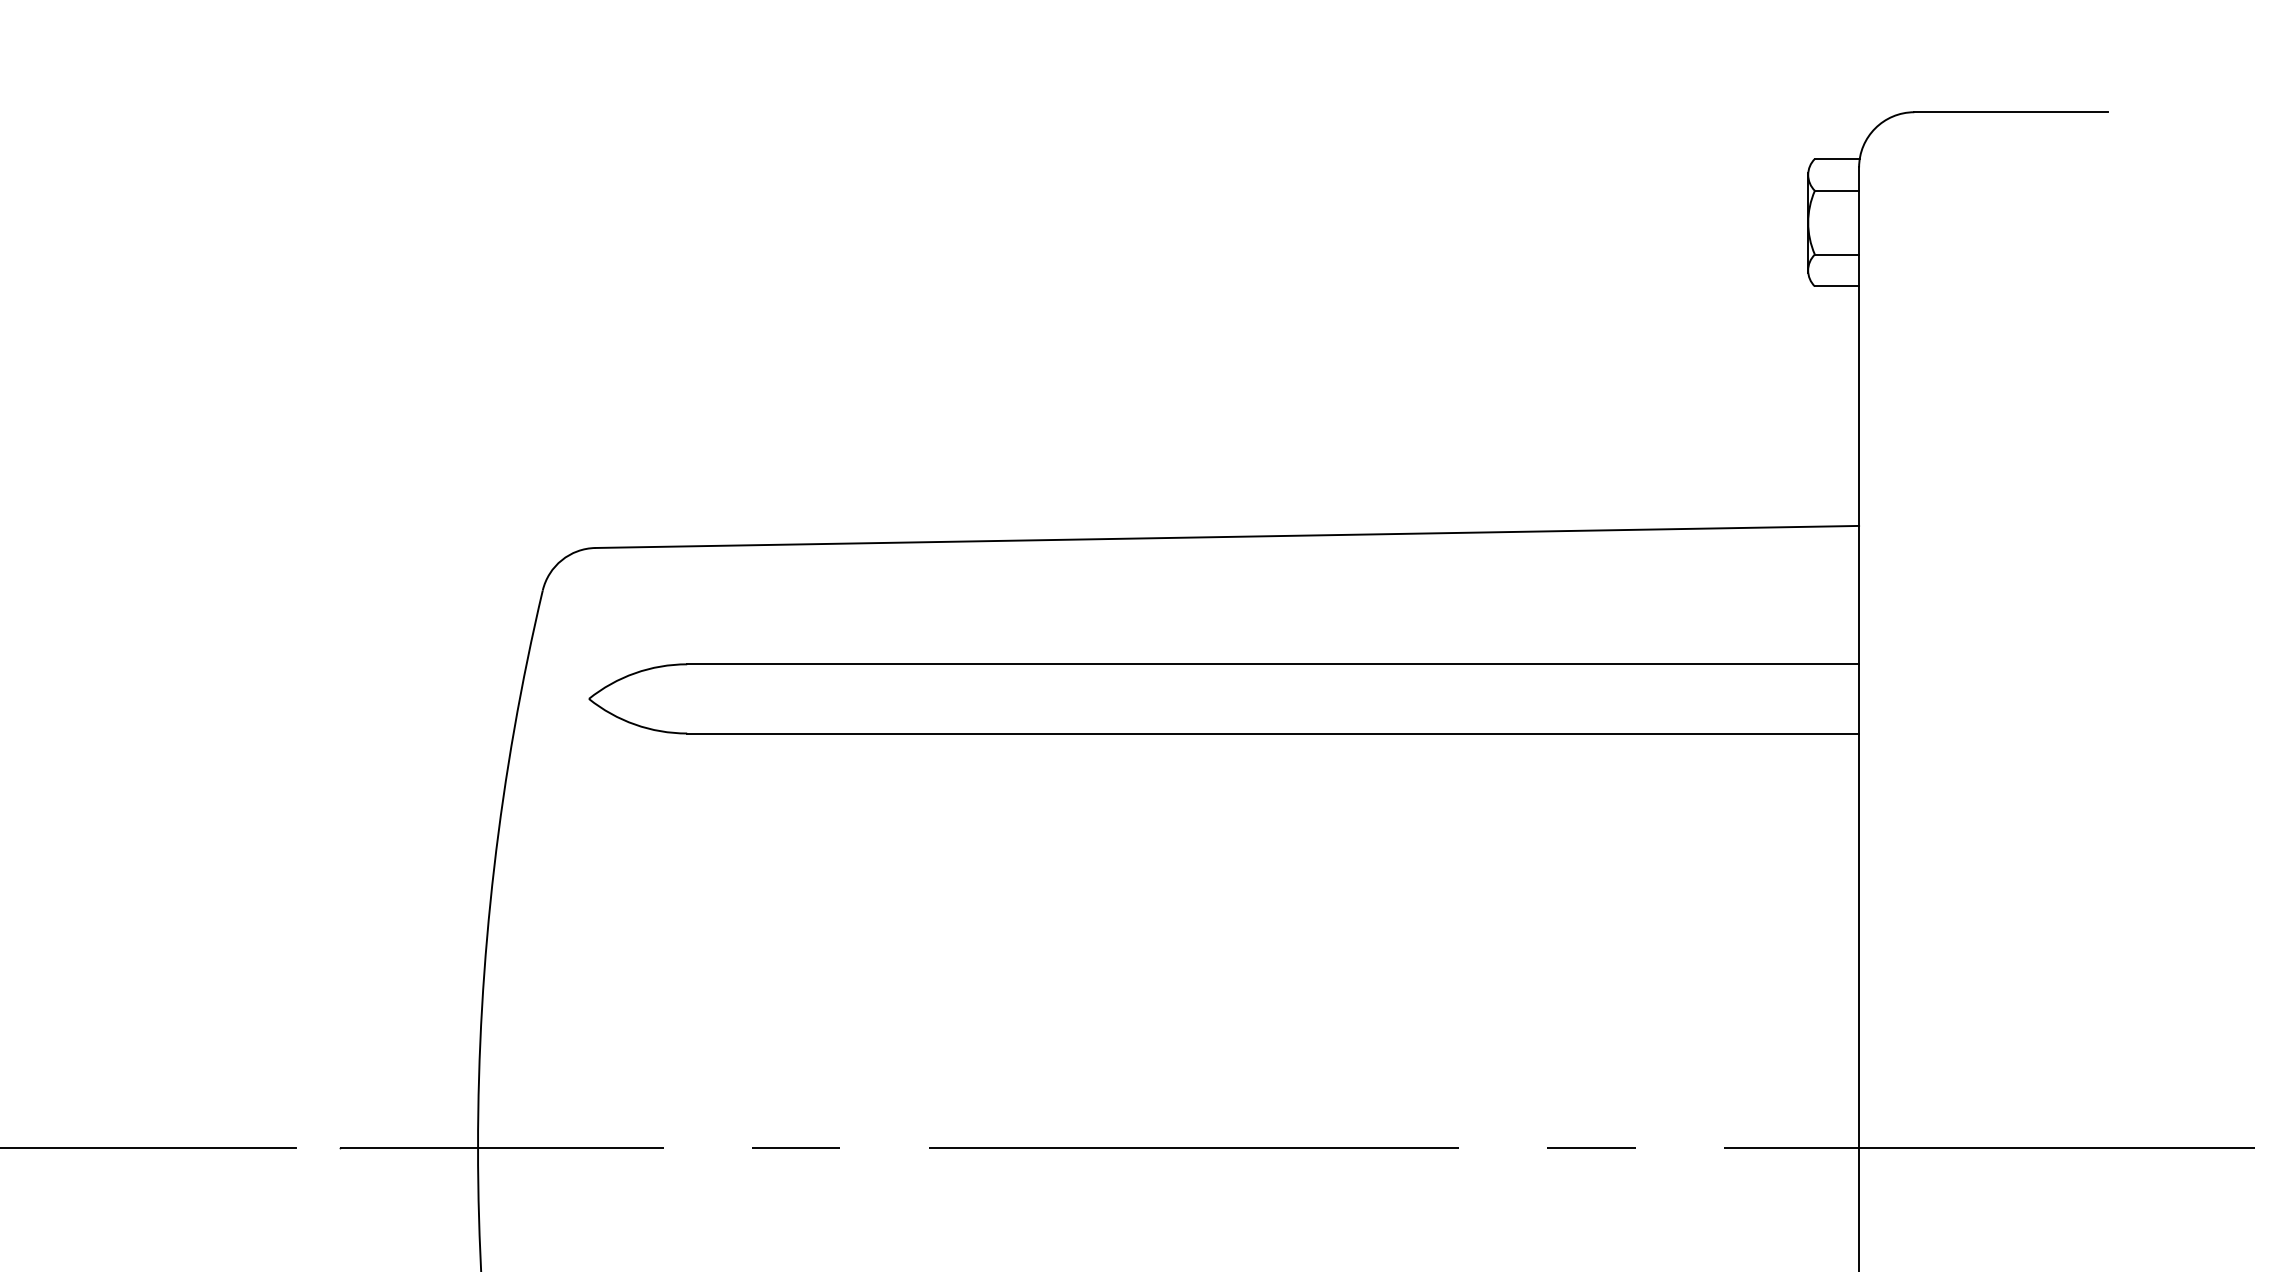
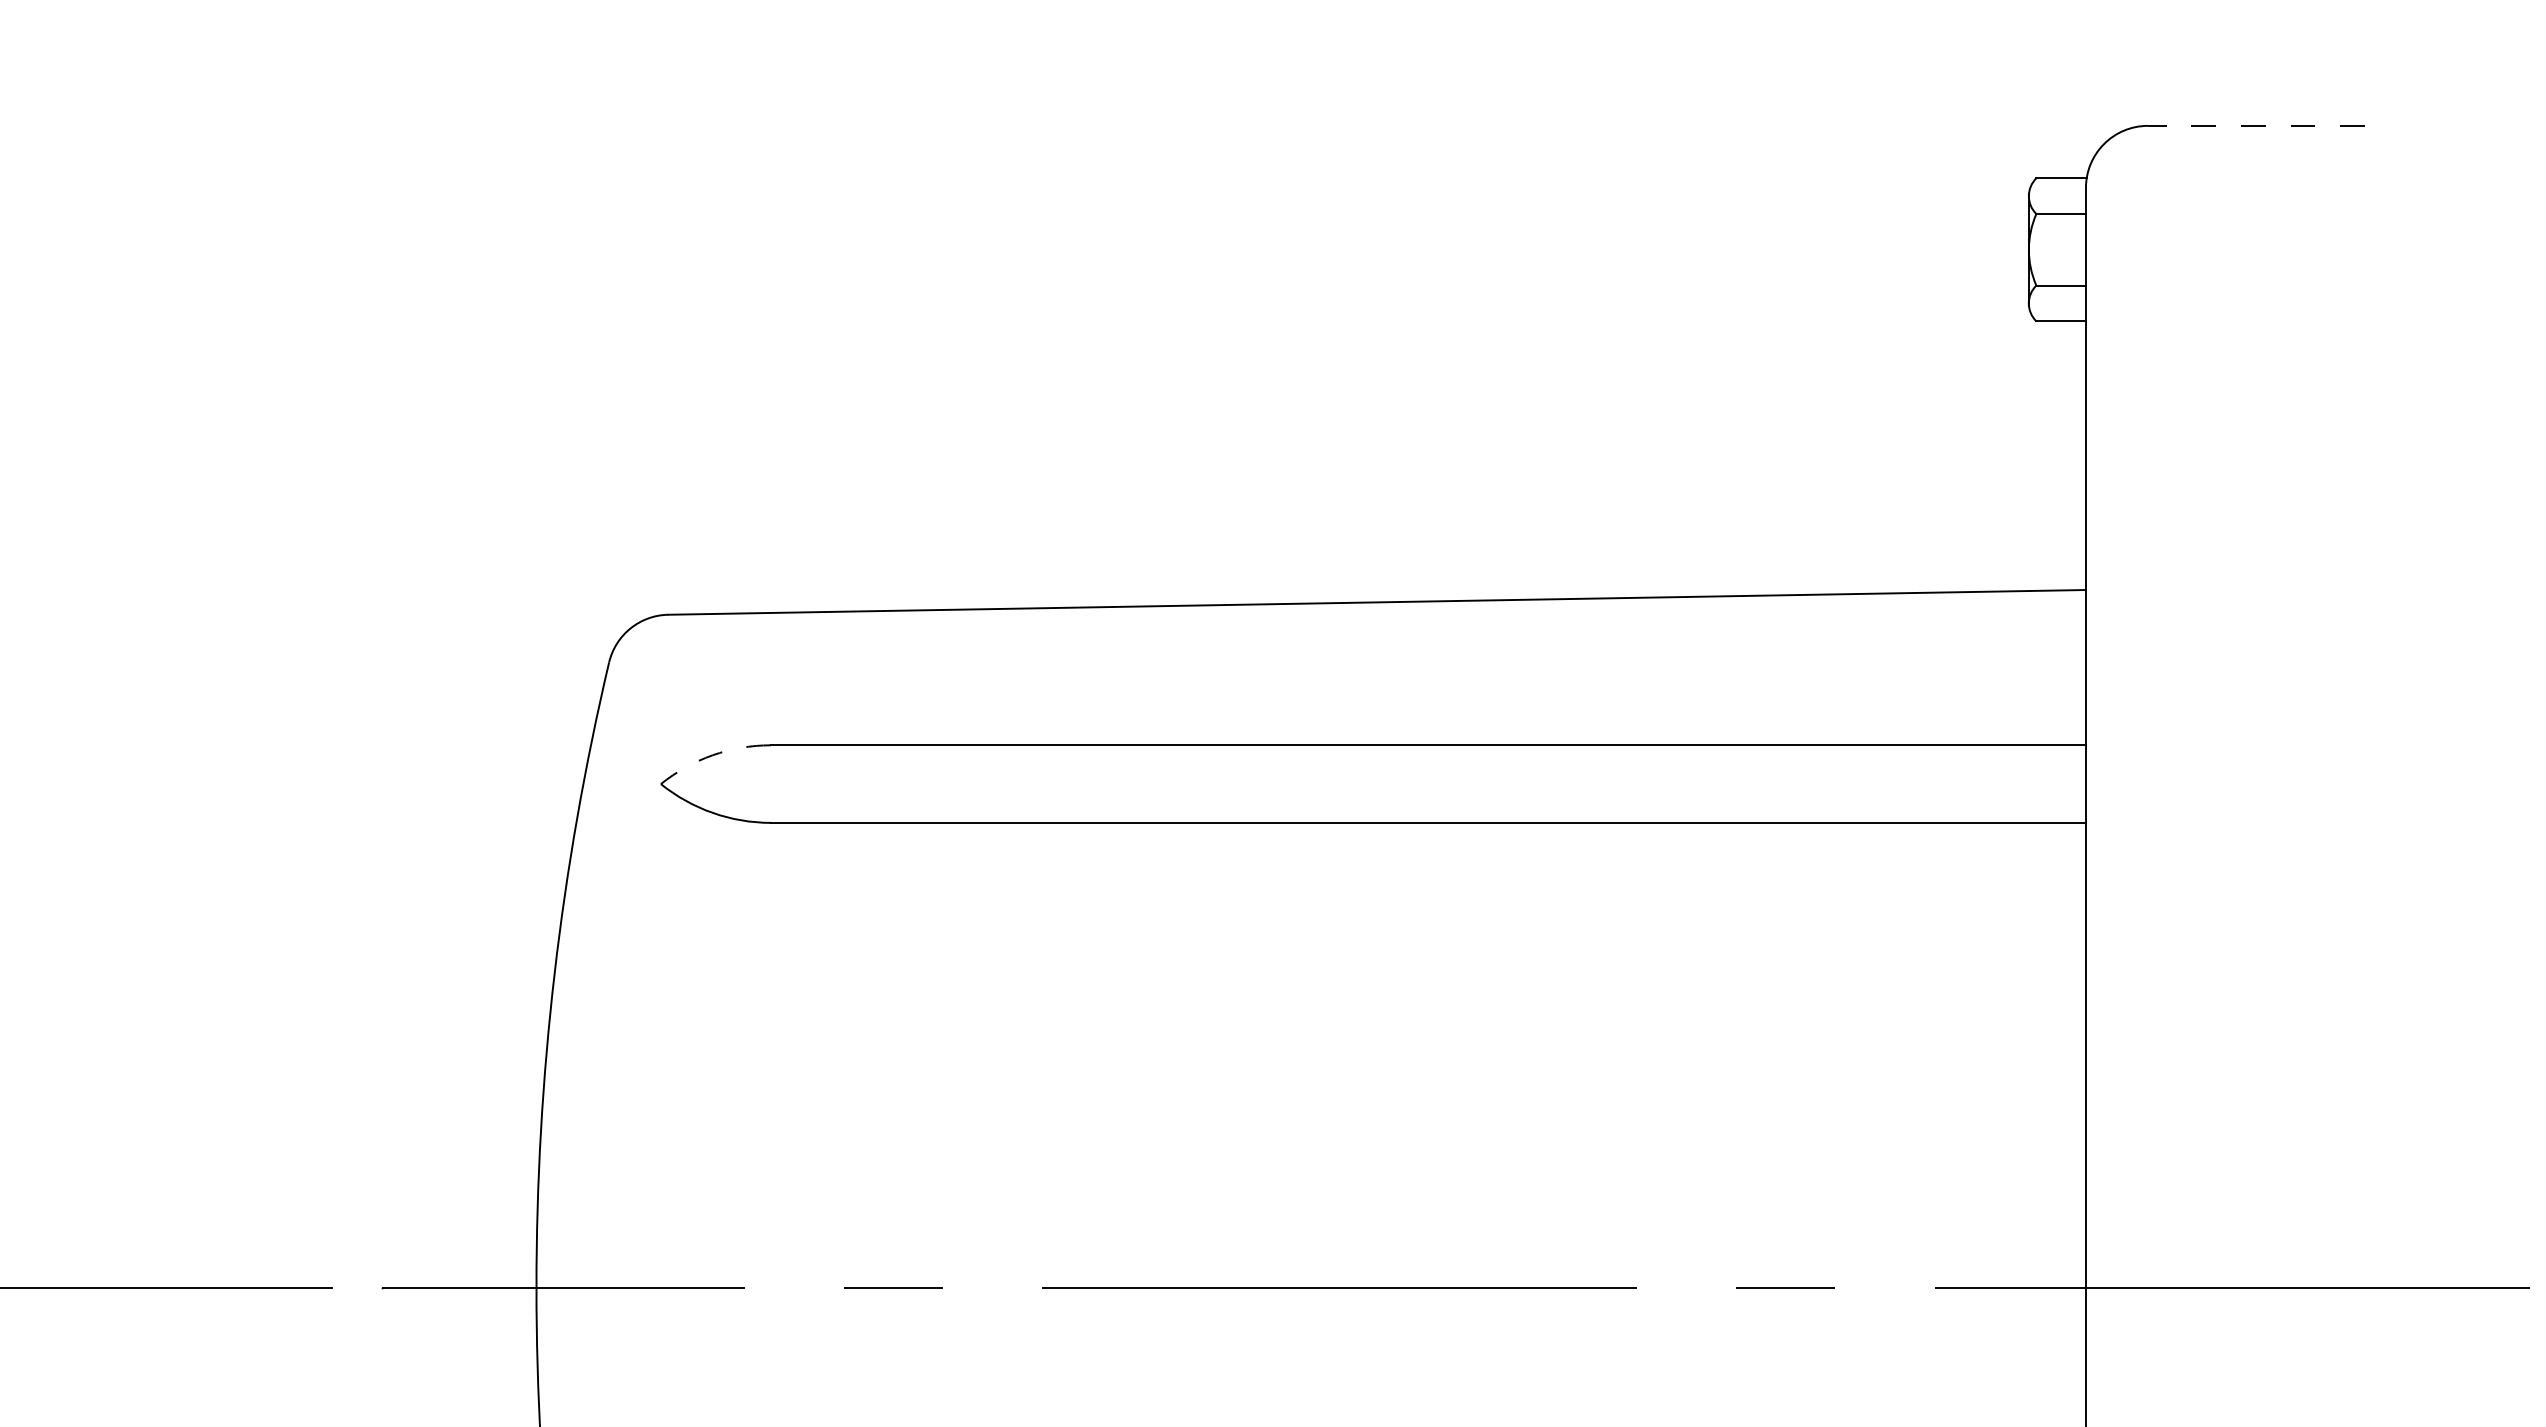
line: (2010, 111) -> (2255, 125), solid -> dashed
arc: (634, 673) -> (712, 755), solid -> dashed

